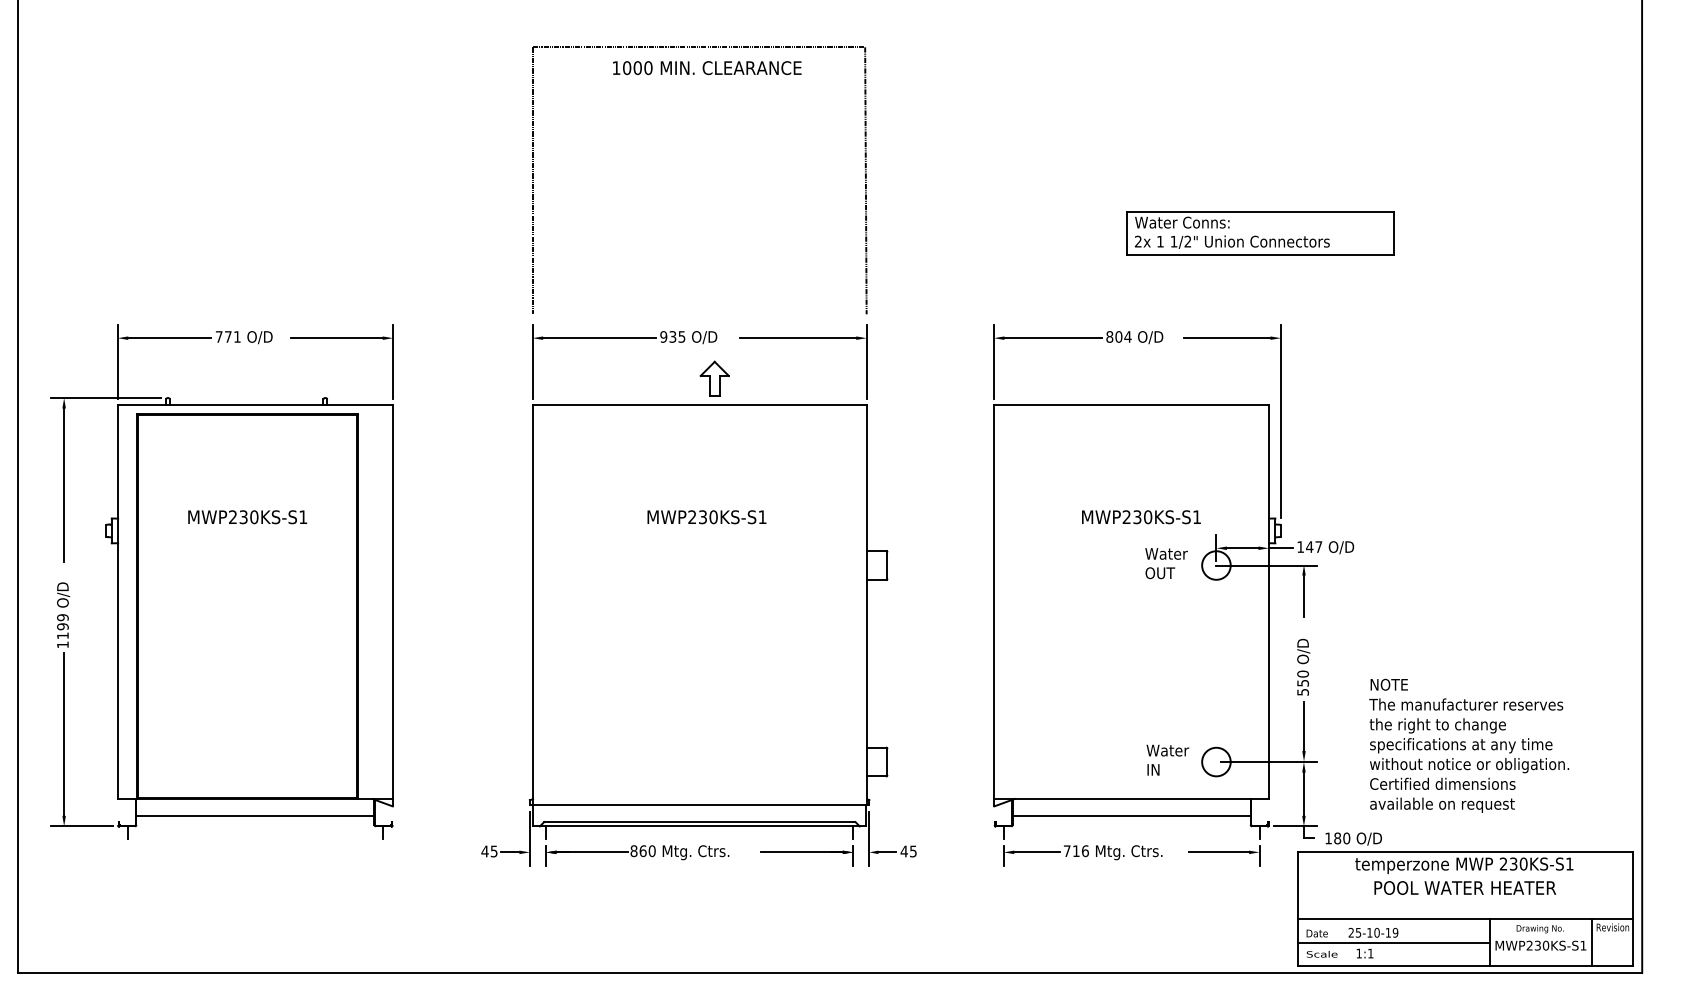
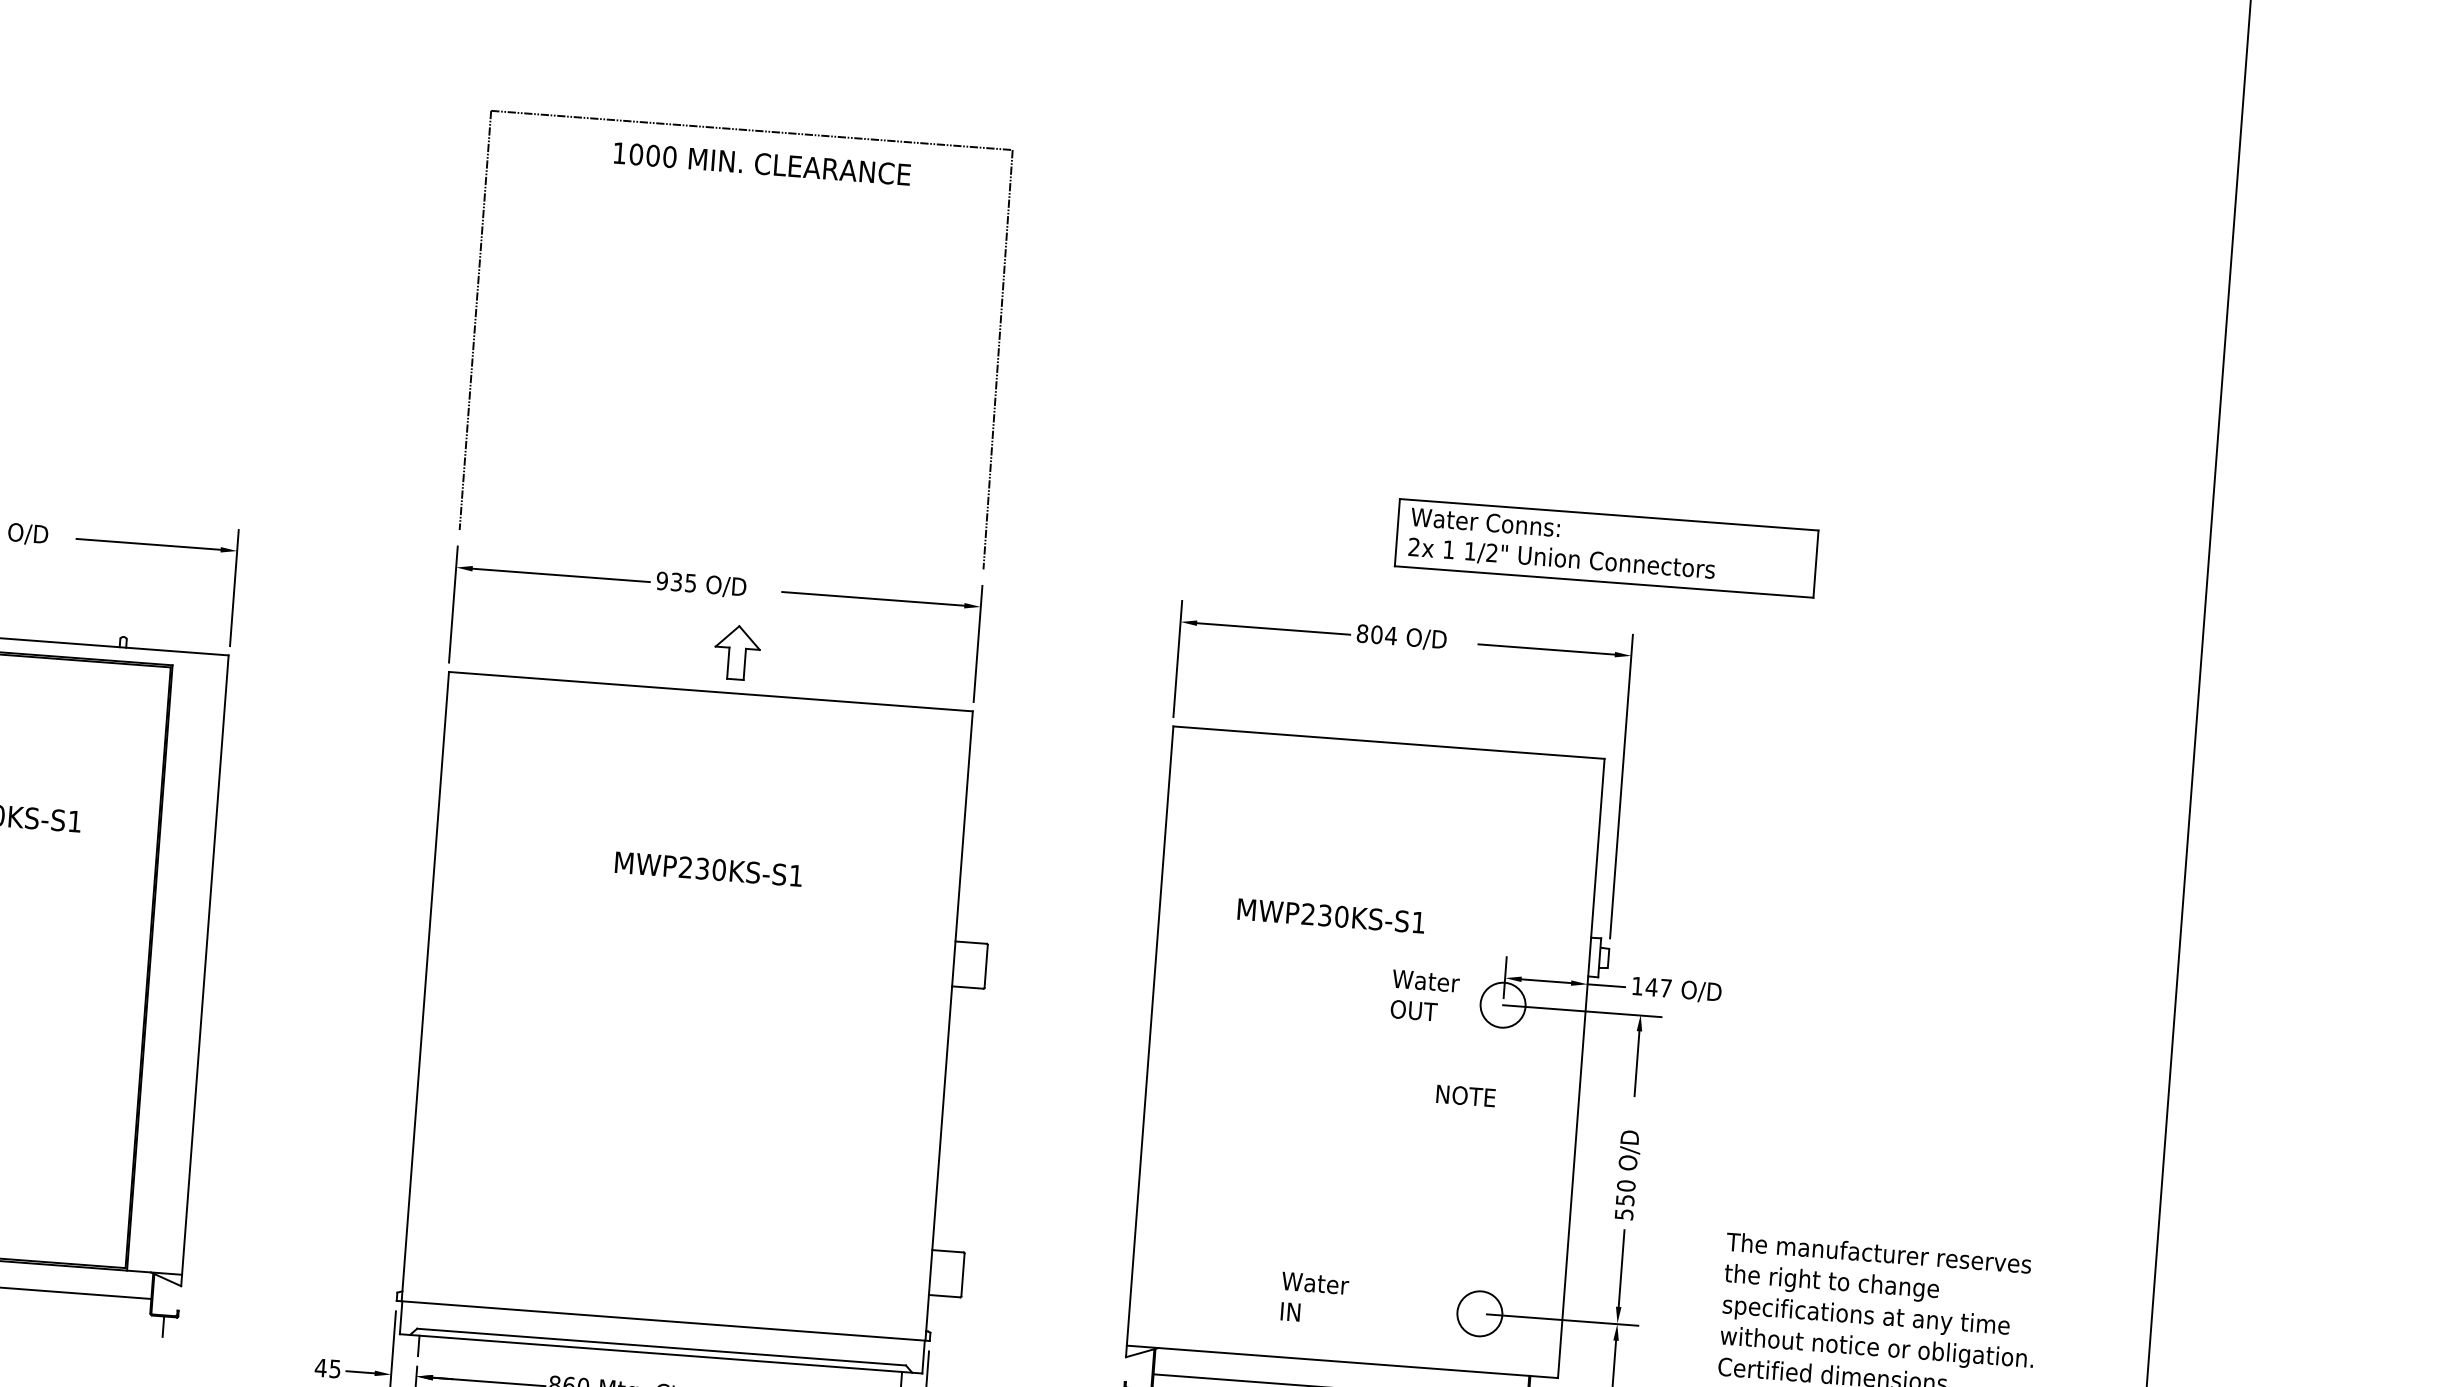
part: (1260, 233) -> (1607, 548), moved
text: (1141, 517) -> (1331, 916), moved
text: (1388, 684) -> (1464, 1095), moved
text: (1167, 759) -> (1313, 1297), moved

